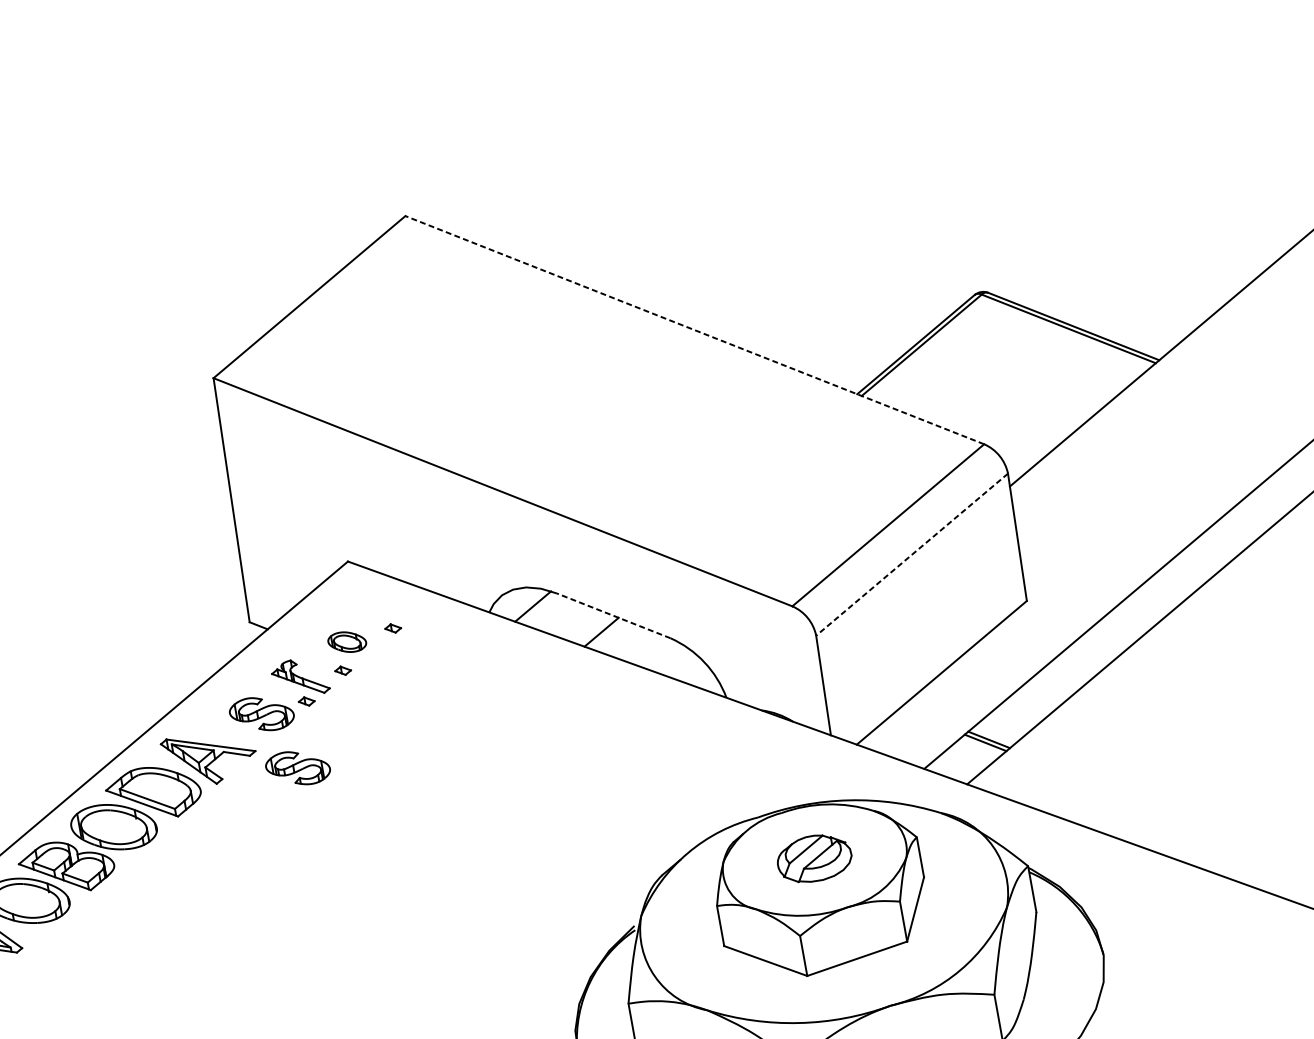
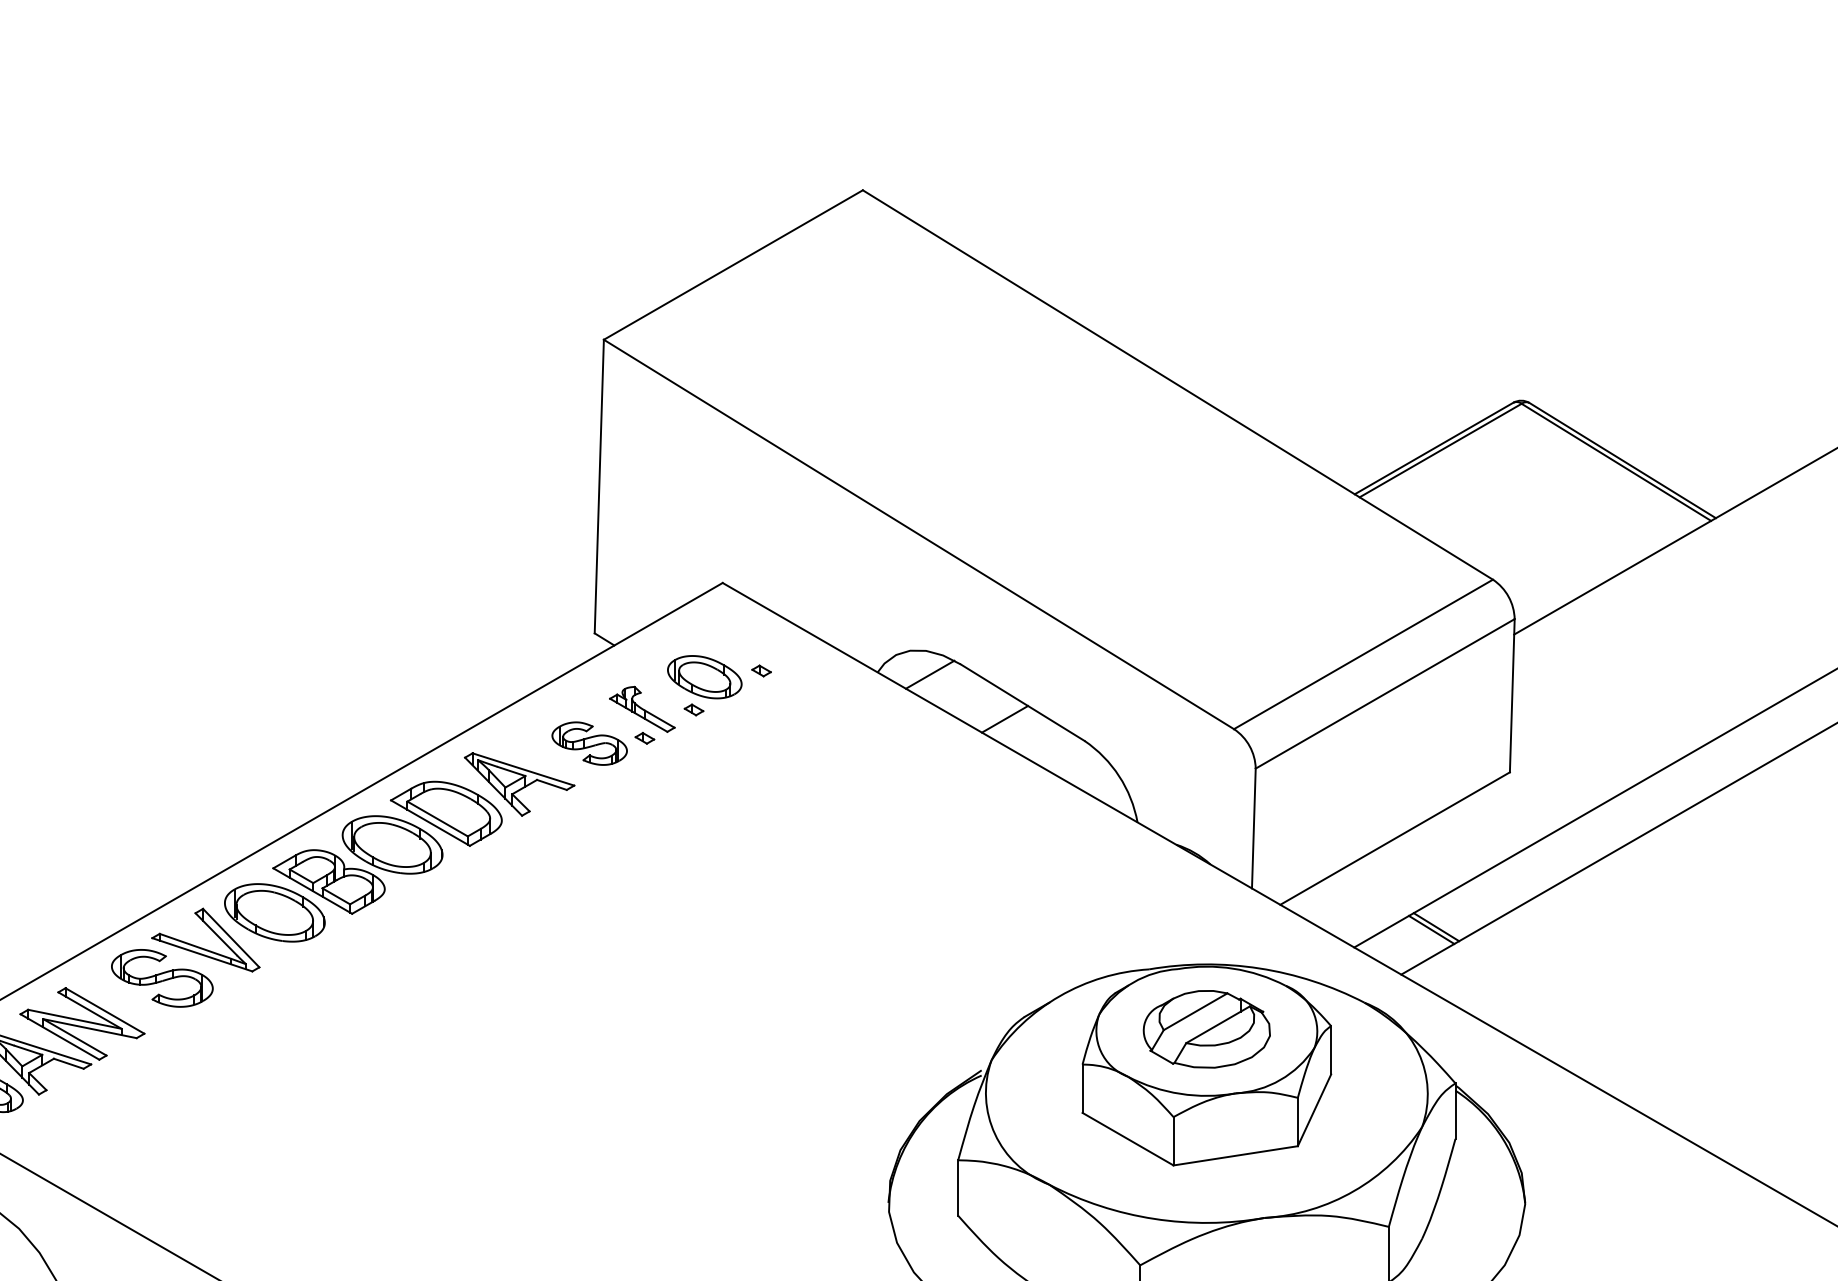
line: (694, 329) -> (1177, 384), dashed -> solid
line: (912, 554) -> (1385, 693), dashed -> solid
line: (613, 615) -> (1022, 702), dashed -> solid
part: (346, 642) -> (704, 677), size x1.67
part: (297, 768) -> (620, 814), removed
part: (814, 858) -> (1206, 1029), size x1.43

